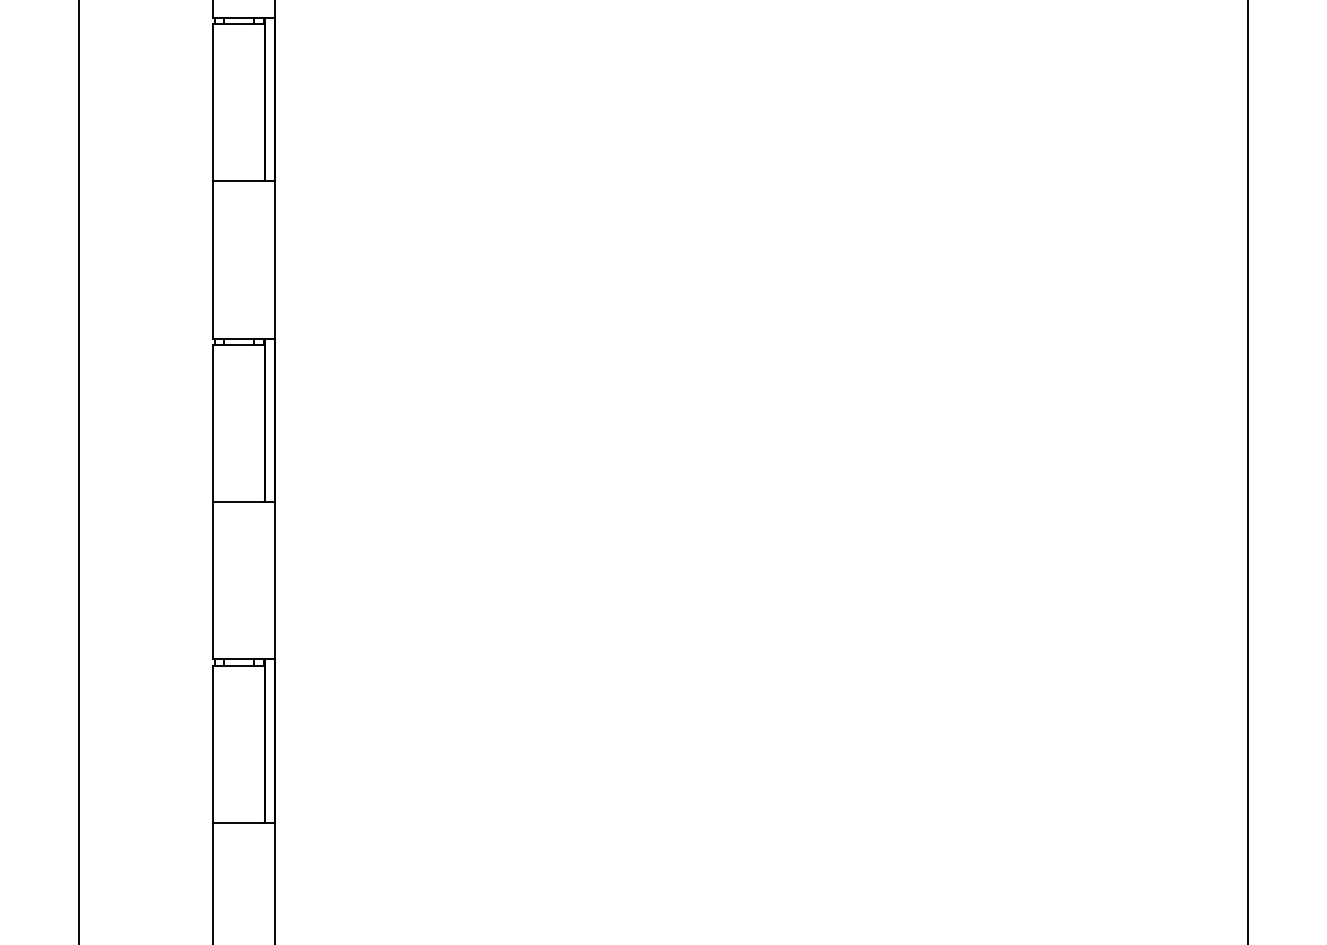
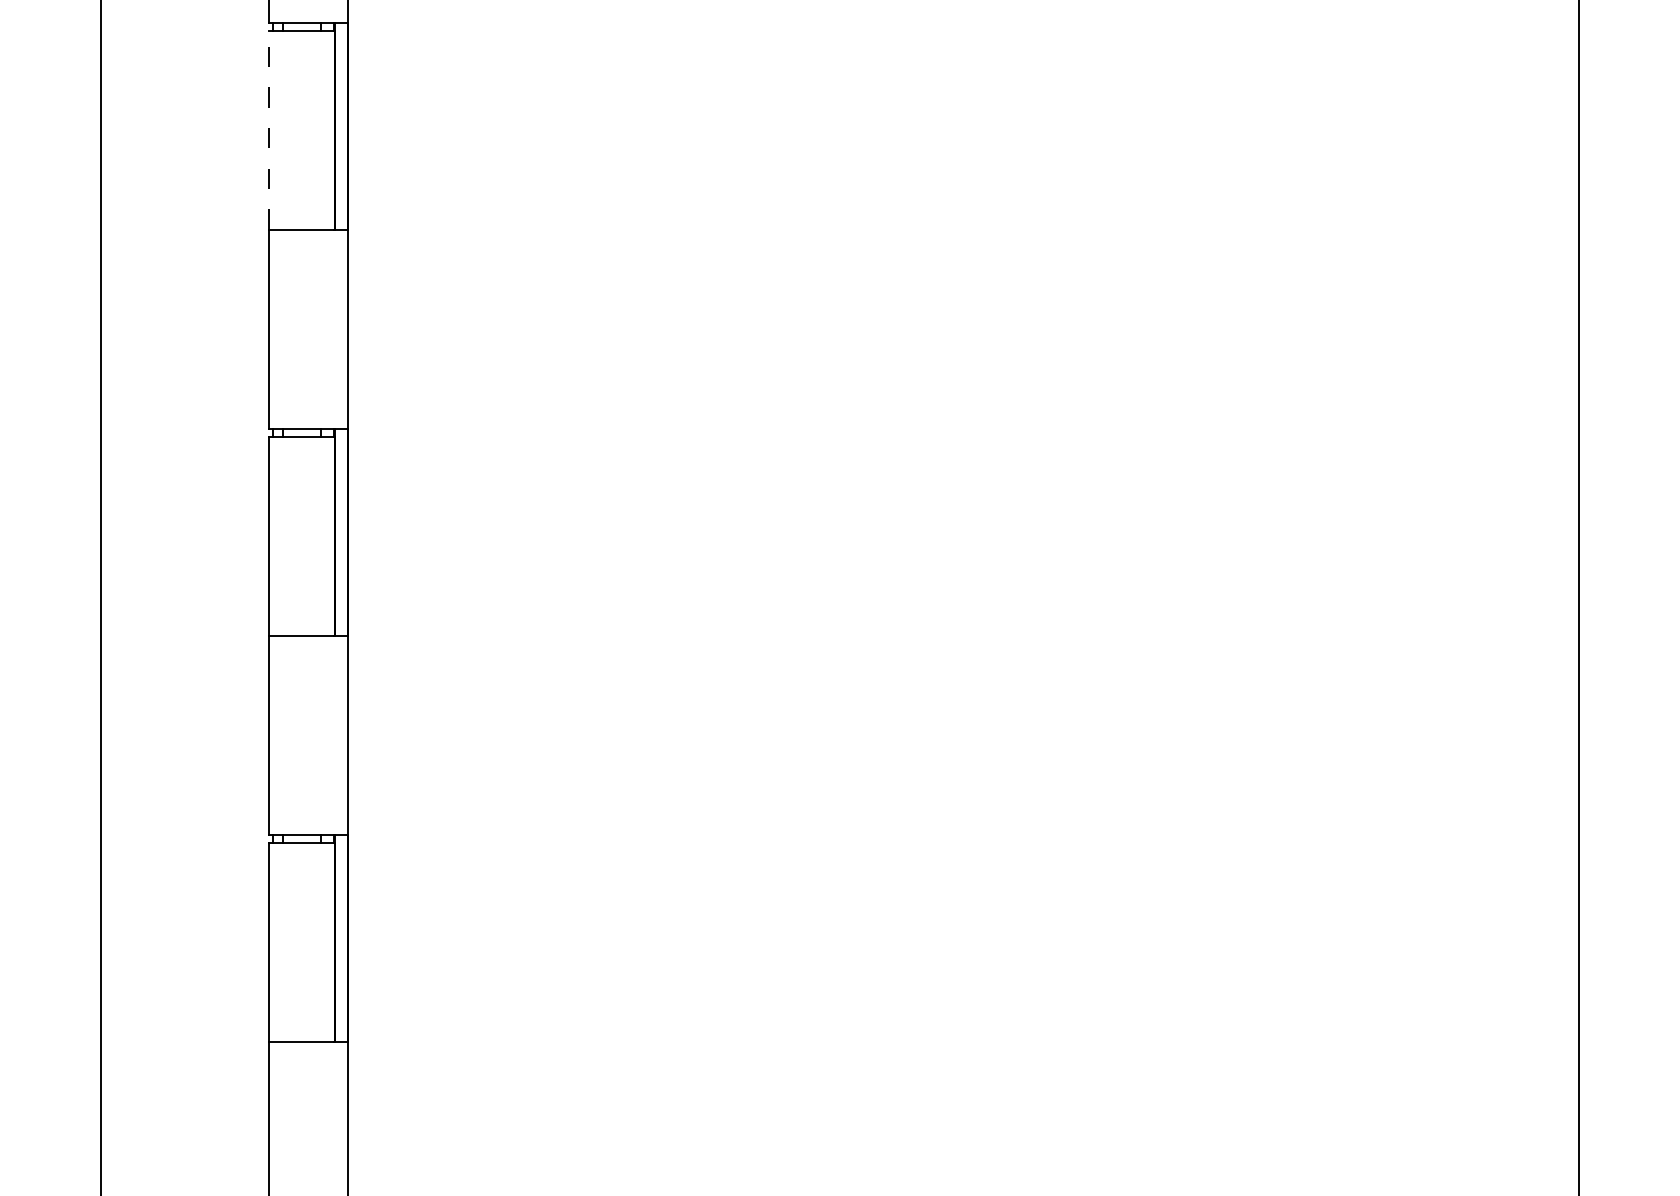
line: (212, 102) -> (269, 129), solid -> dashed

